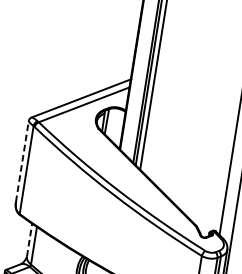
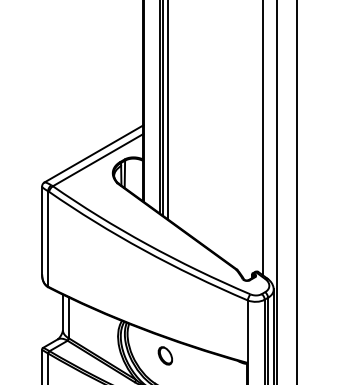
line: (22, 161) -> (42, 230), dashed -> solid
line: (29, 240) -> (62, 312), dashed -> solid

